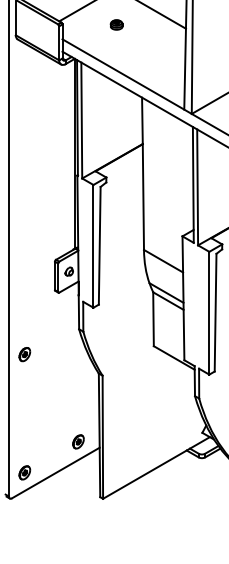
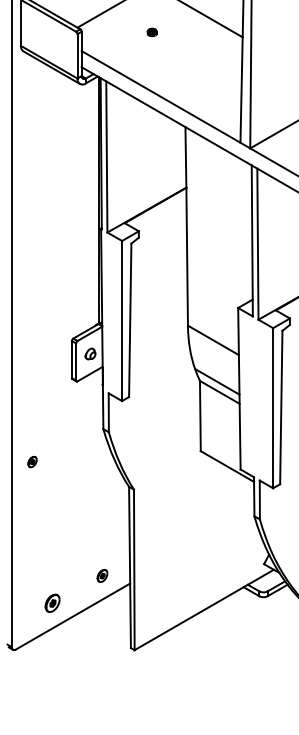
part: (116, 25) -> (151, 32), size x0.6
part: (24, 354) -> (32, 461), size x0.6
part: (78, 441) -> (102, 575), size x0.7
part: (24, 472) -> (52, 602), moved

